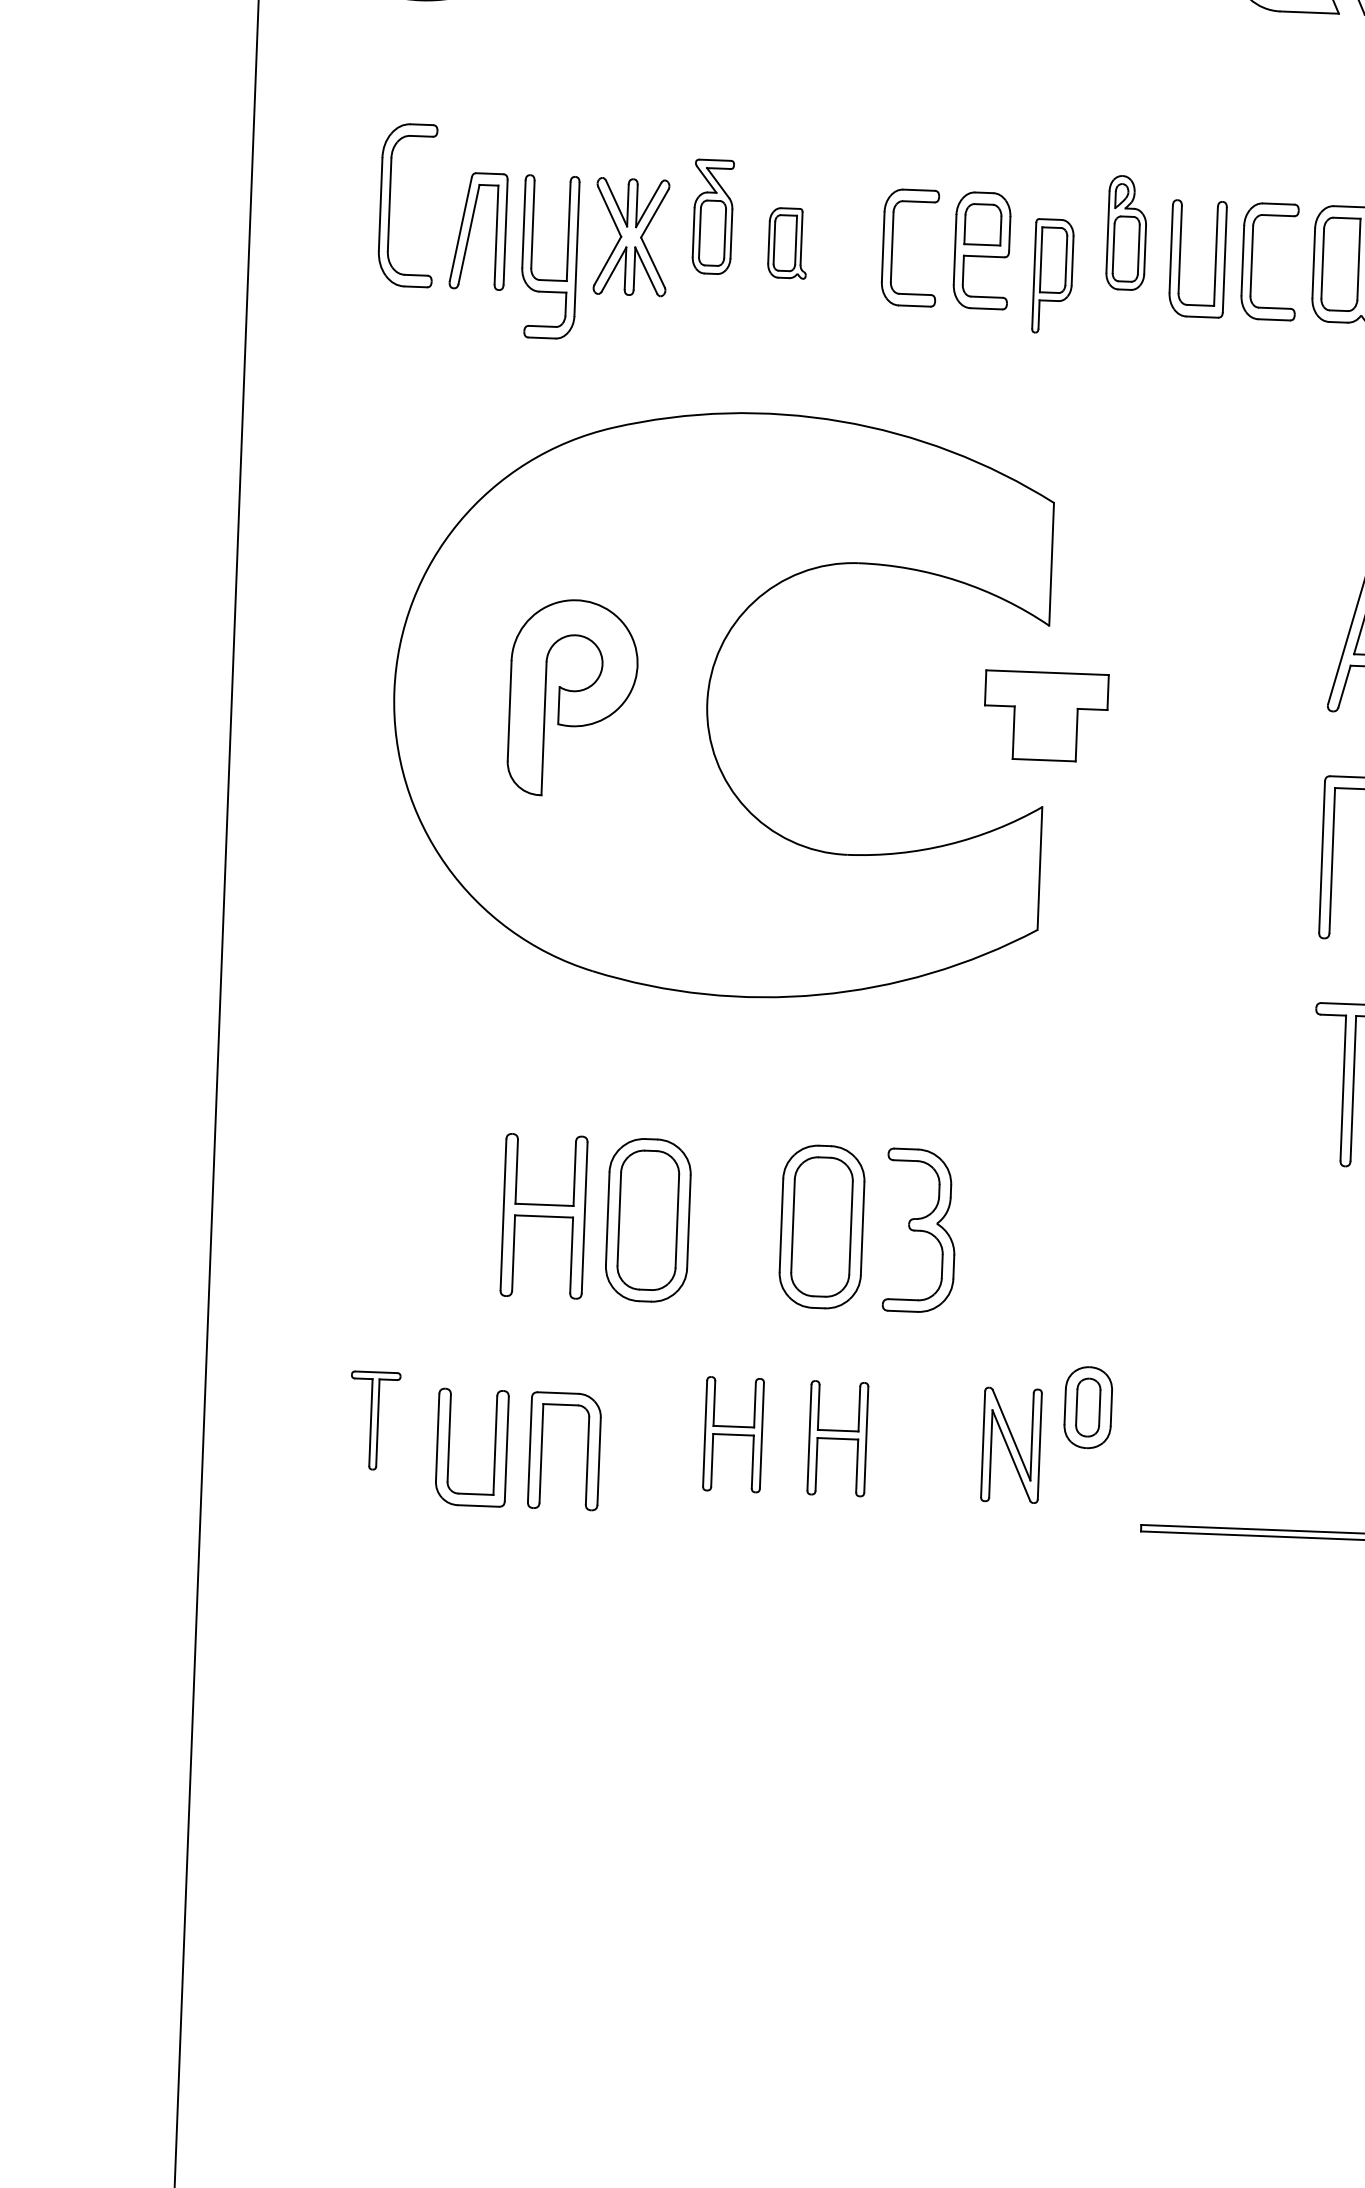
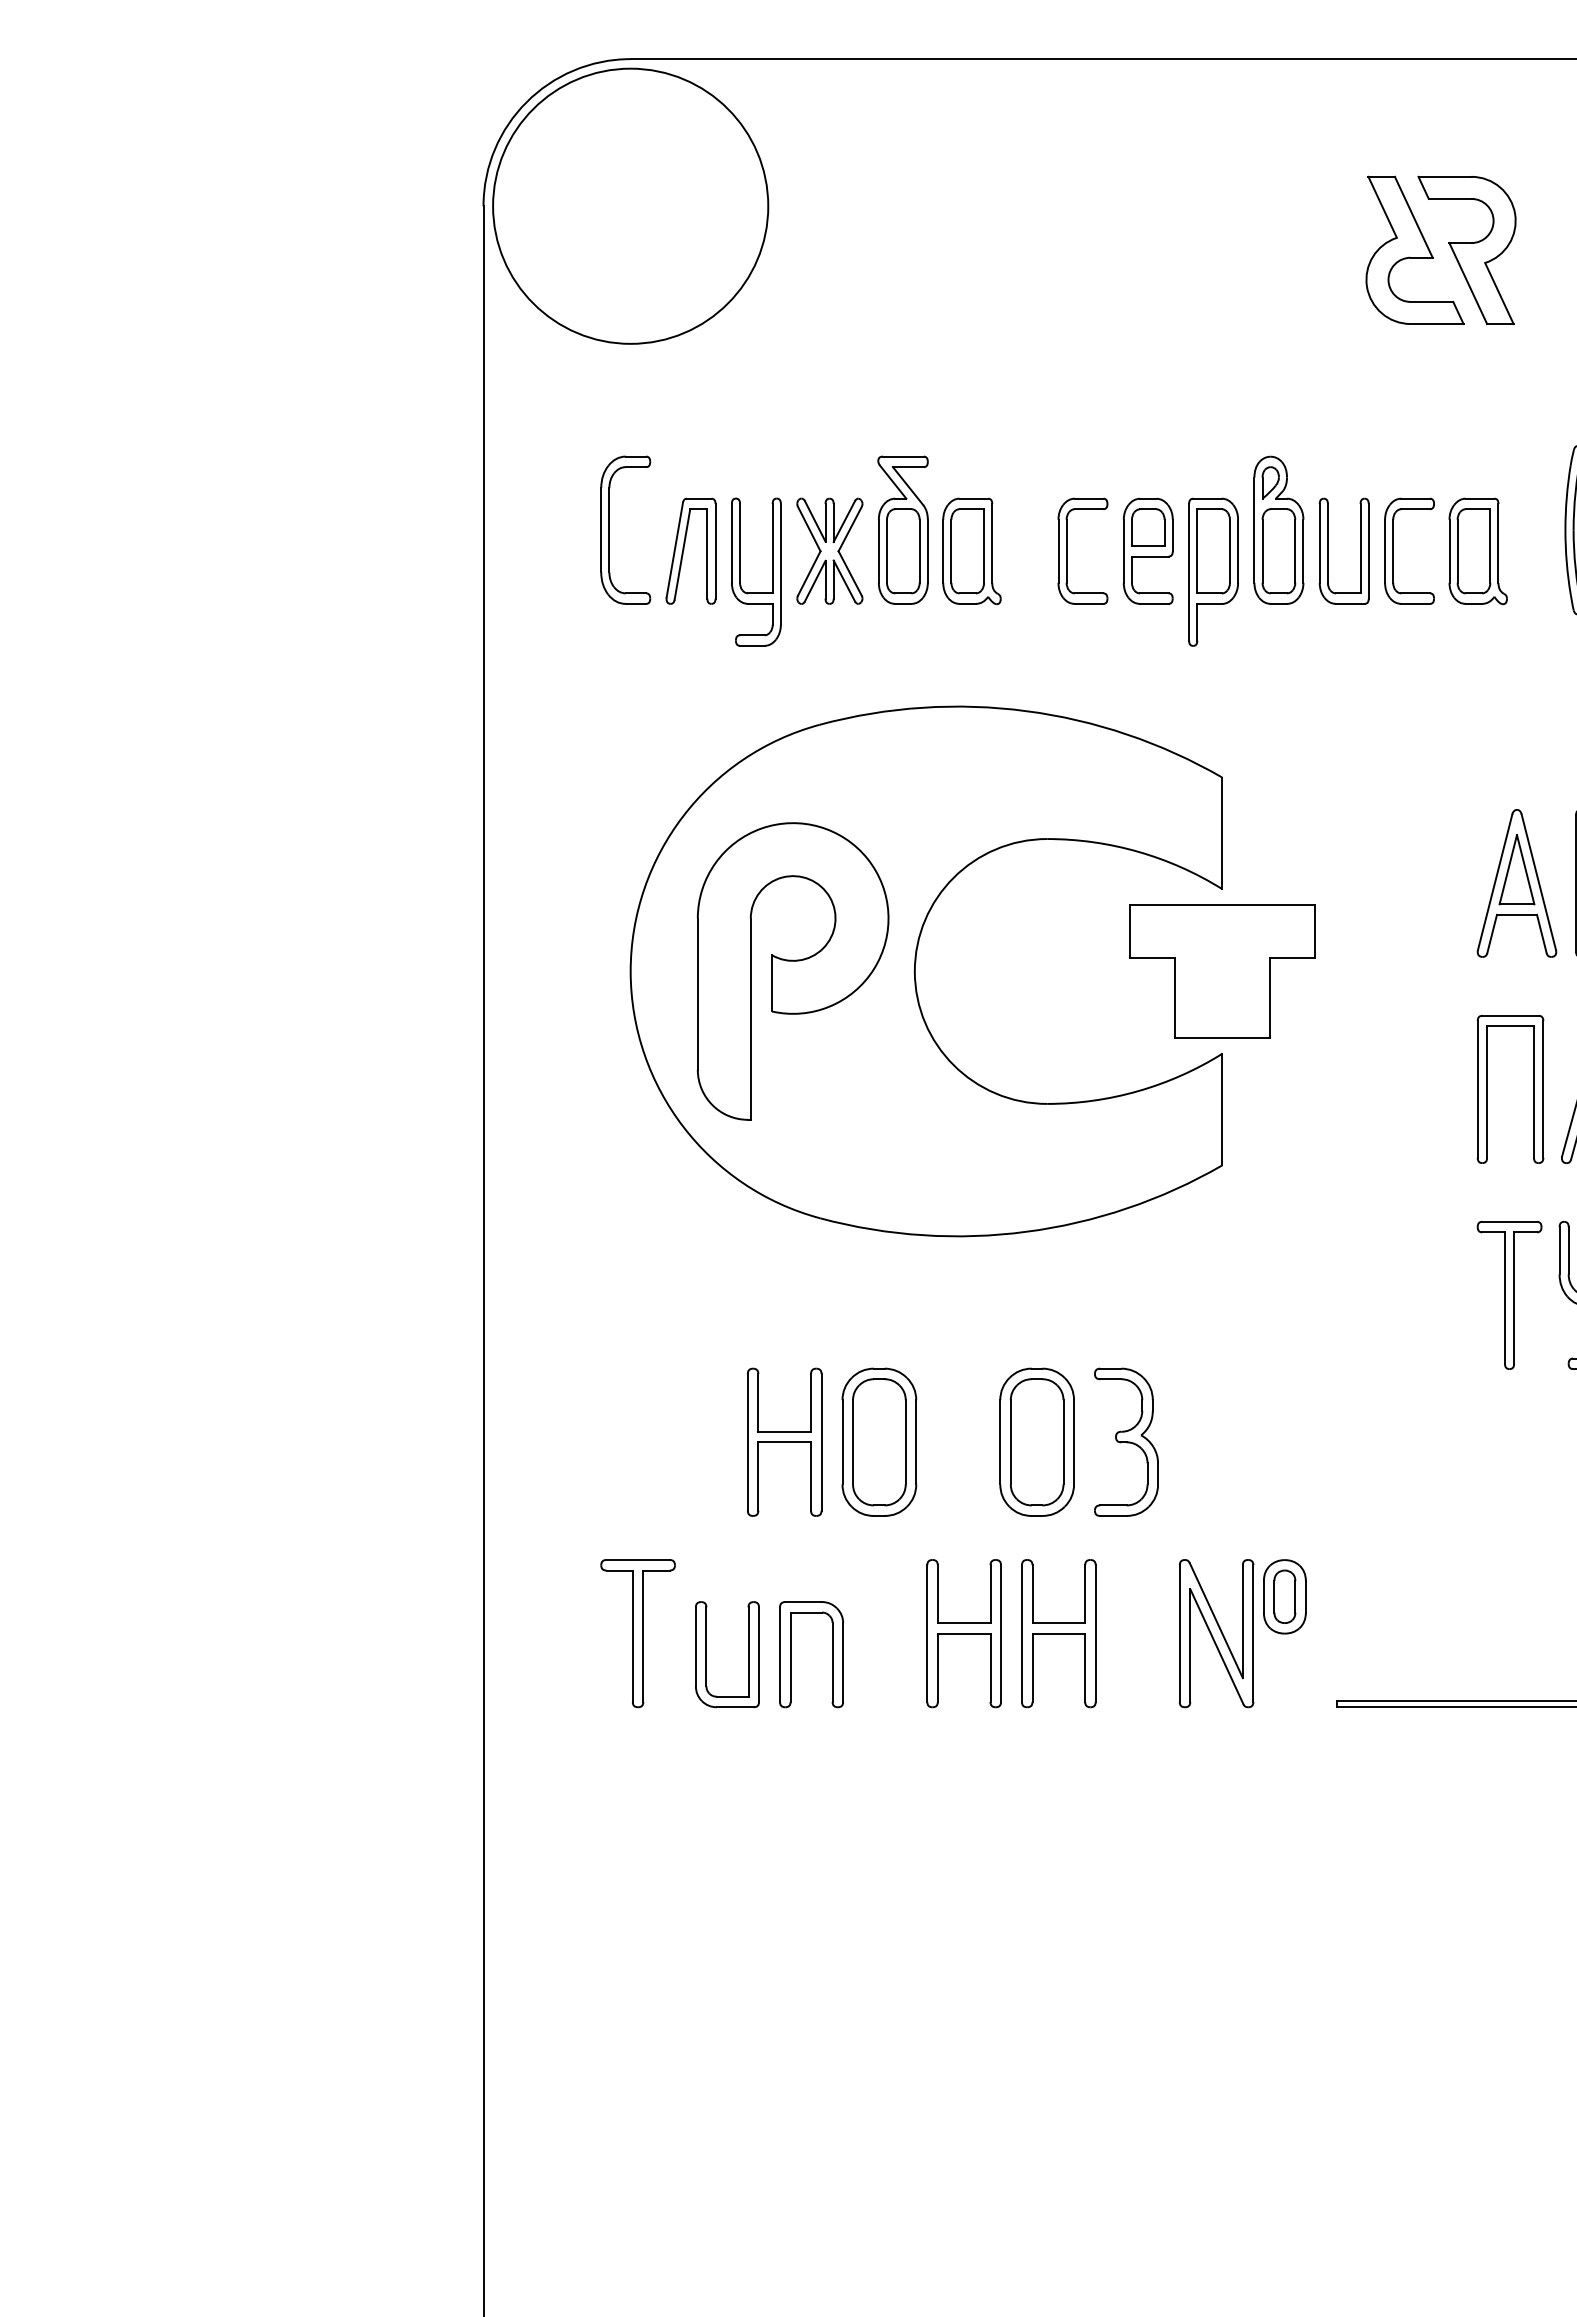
part: (712, 216) -> (902, 529), size x1.43
part: (1126, 232) -> (1278, 529), size x1.43
part: (787, 243) -> (971, 551), size x1.67
part: (1053, 275) -> (1213, 571), size x1.43
part: (572, 698) -> (792, 971), size x1.67
part: (1046, 716) -> (1222, 971), size x1.67
part: (373, 1420) -> (637, 1633), size x1.67
part: (732, 1434) -> (963, 1633), size x1.43
part: (837, 1438) -> (1058, 1633), size x1.43
part: (1011, 1445) -> (1216, 1633), size x1.43

